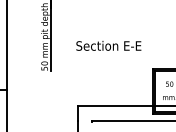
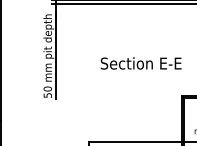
text: (108, 45) -> (140, 62), moved

